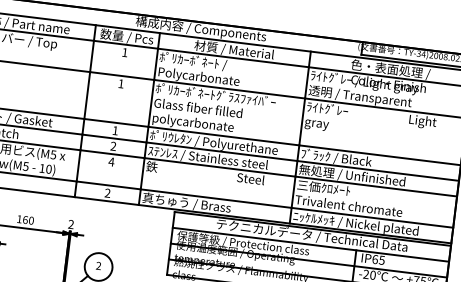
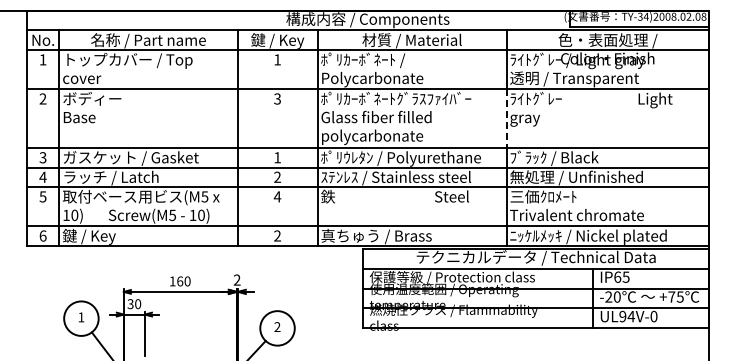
text: (126, 37) -> (277, 40), 数量 / Pcs -> 鍵 / Key
text: (121, 83) -> (277, 98), 1 -> 3
line: (301, 122) -> (506, 119), solid -> dashed

